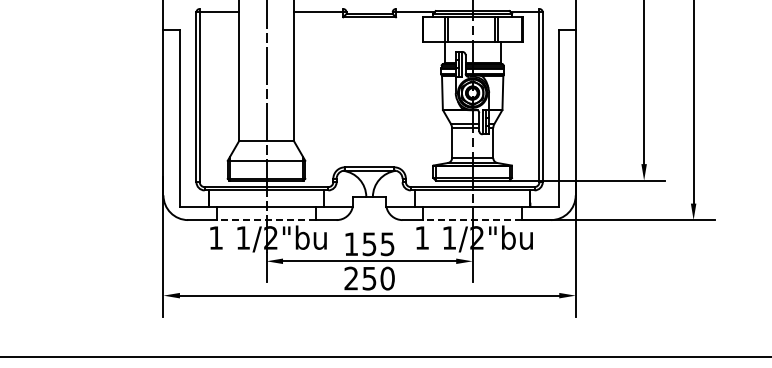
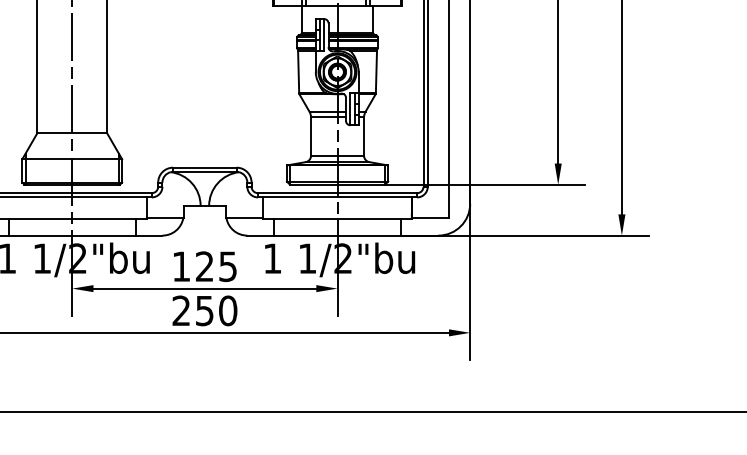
line: (266, 220) -> (72, 236), dashed -> solid
line: (472, 220) -> (337, 236), dashed -> solid
text: (369, 244) -> (204, 267), 155 -> 125

